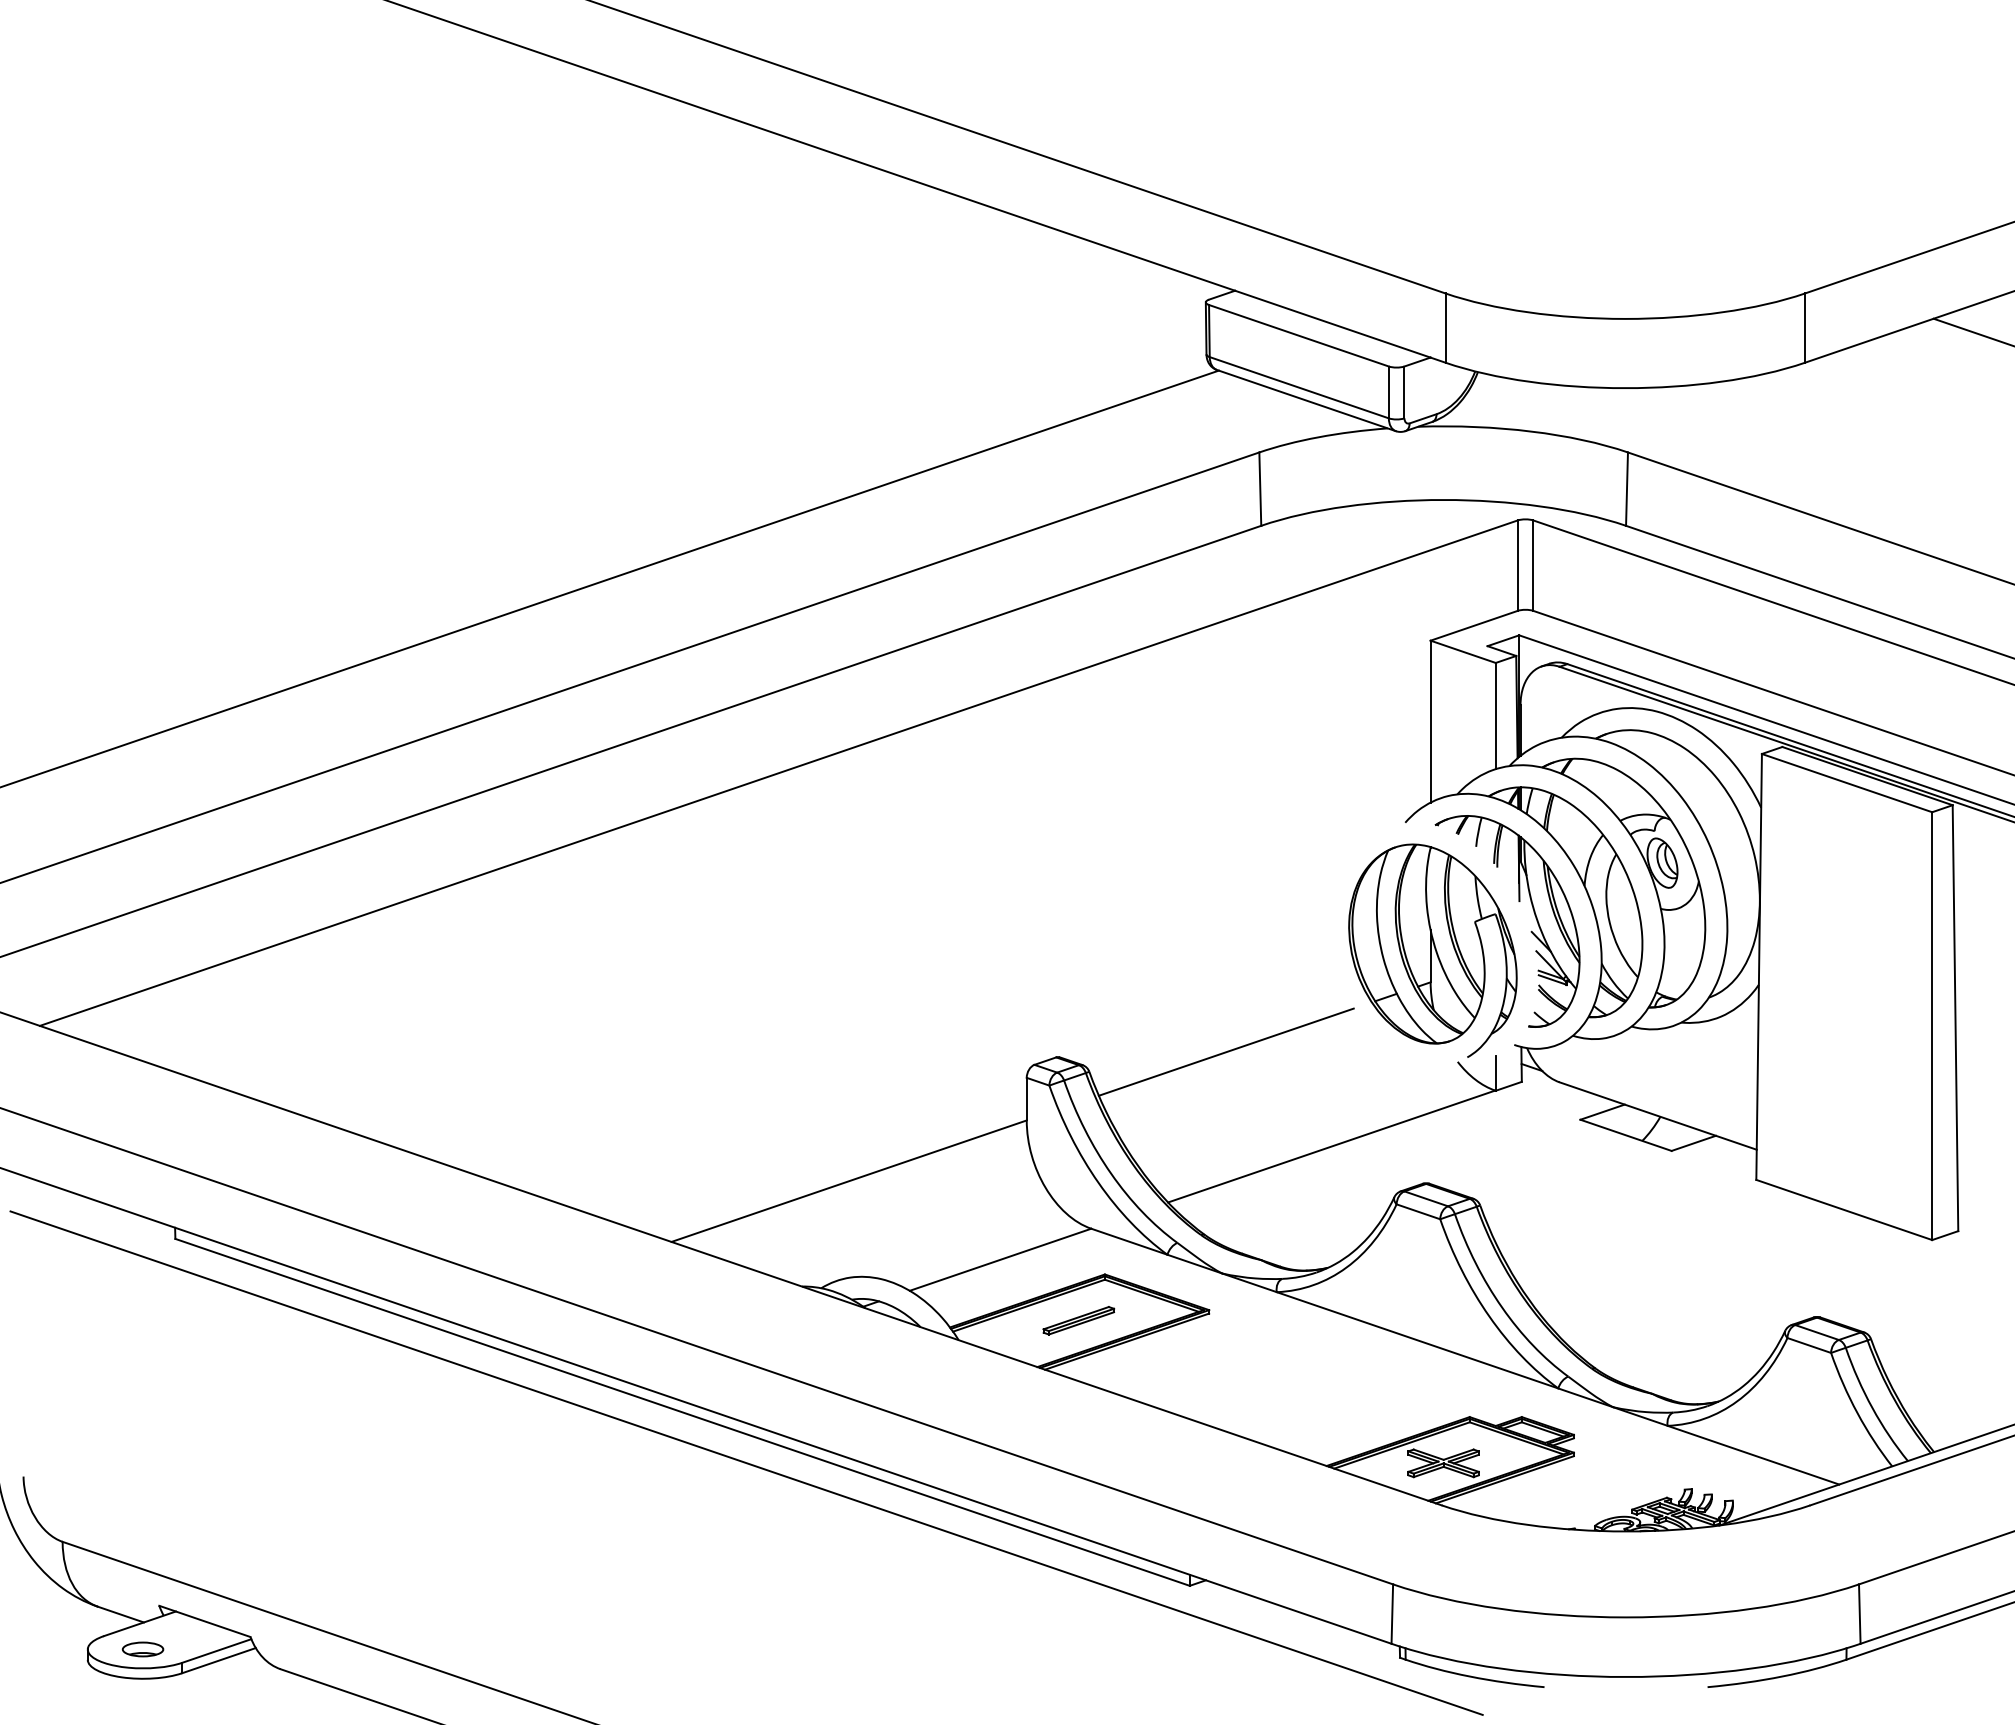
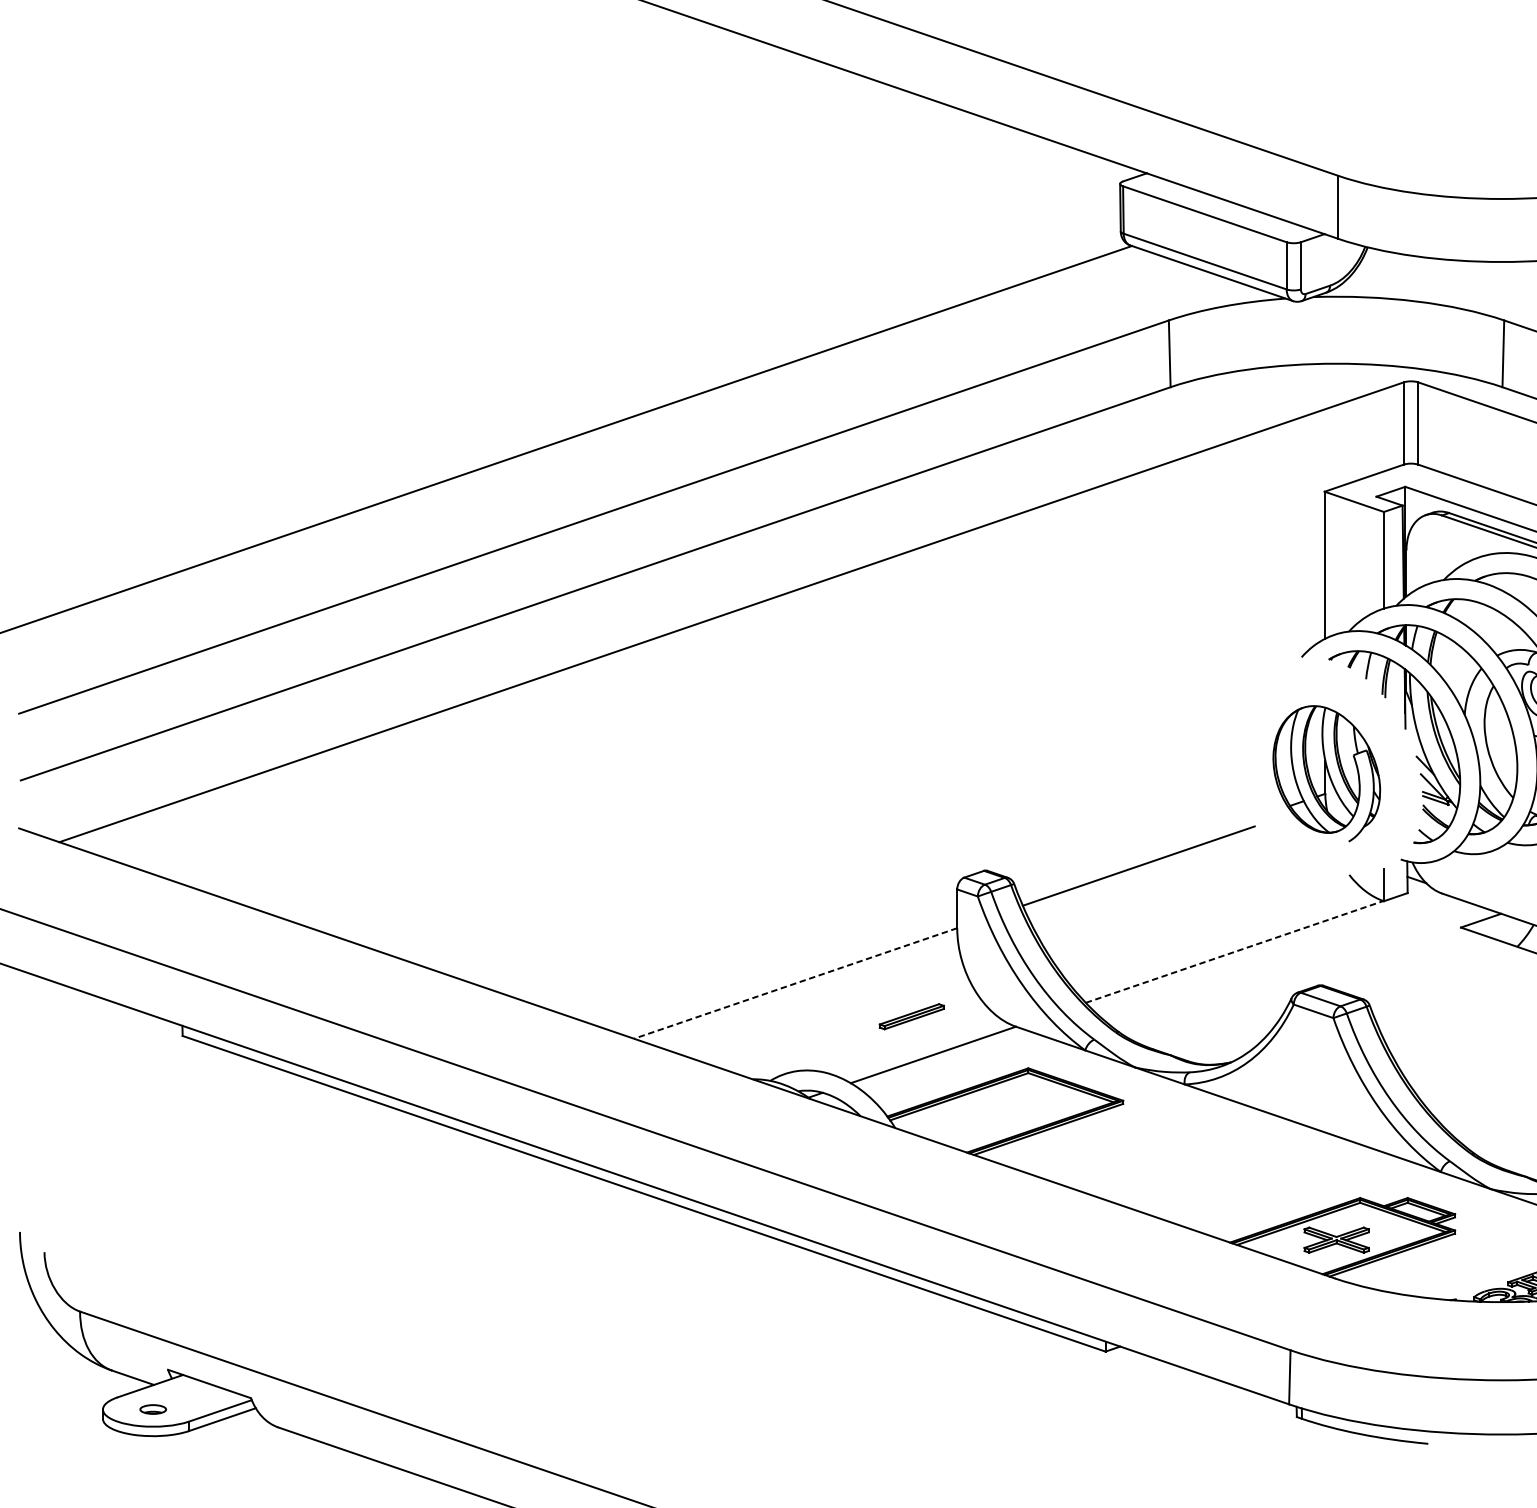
part: (1432, 950) -> (1326, 773), size x0.7
line: (1331, 1146) -> (1234, 951), solid -> dashed
line: (849, 1181) -> (795, 983), solid -> dashed
part: (1078, 1320) -> (911, 1016), moved
line: (746, 1462) -> (702, 1239), removed
part: (142, 1649) -> (152, 1409), size x0.7

